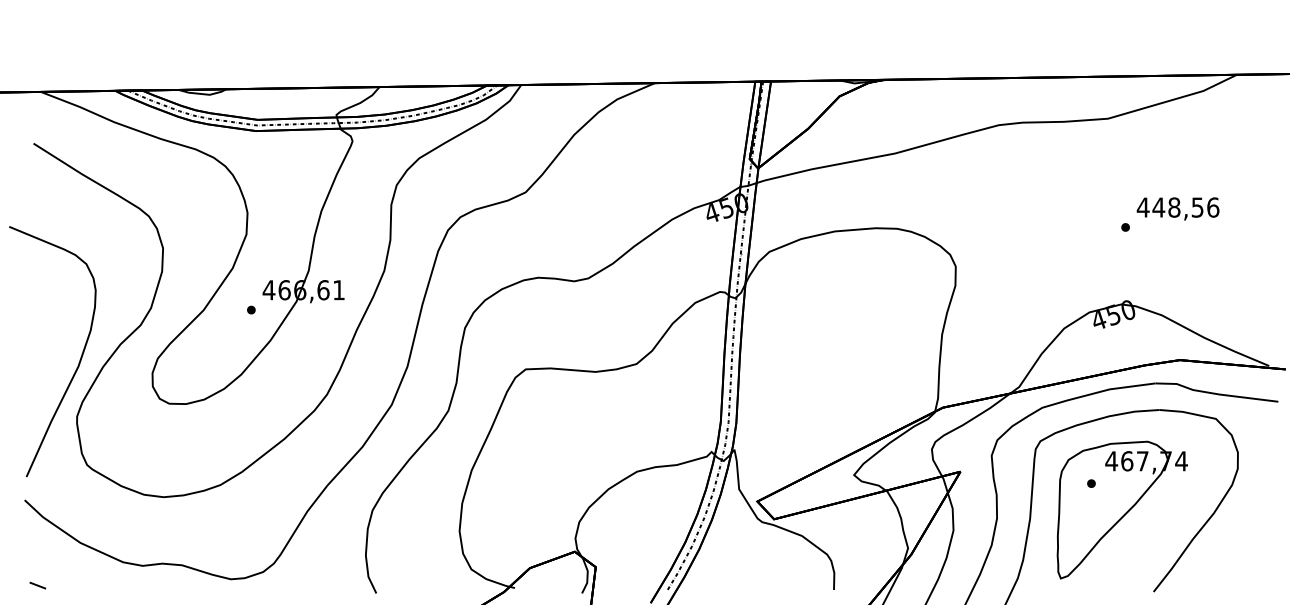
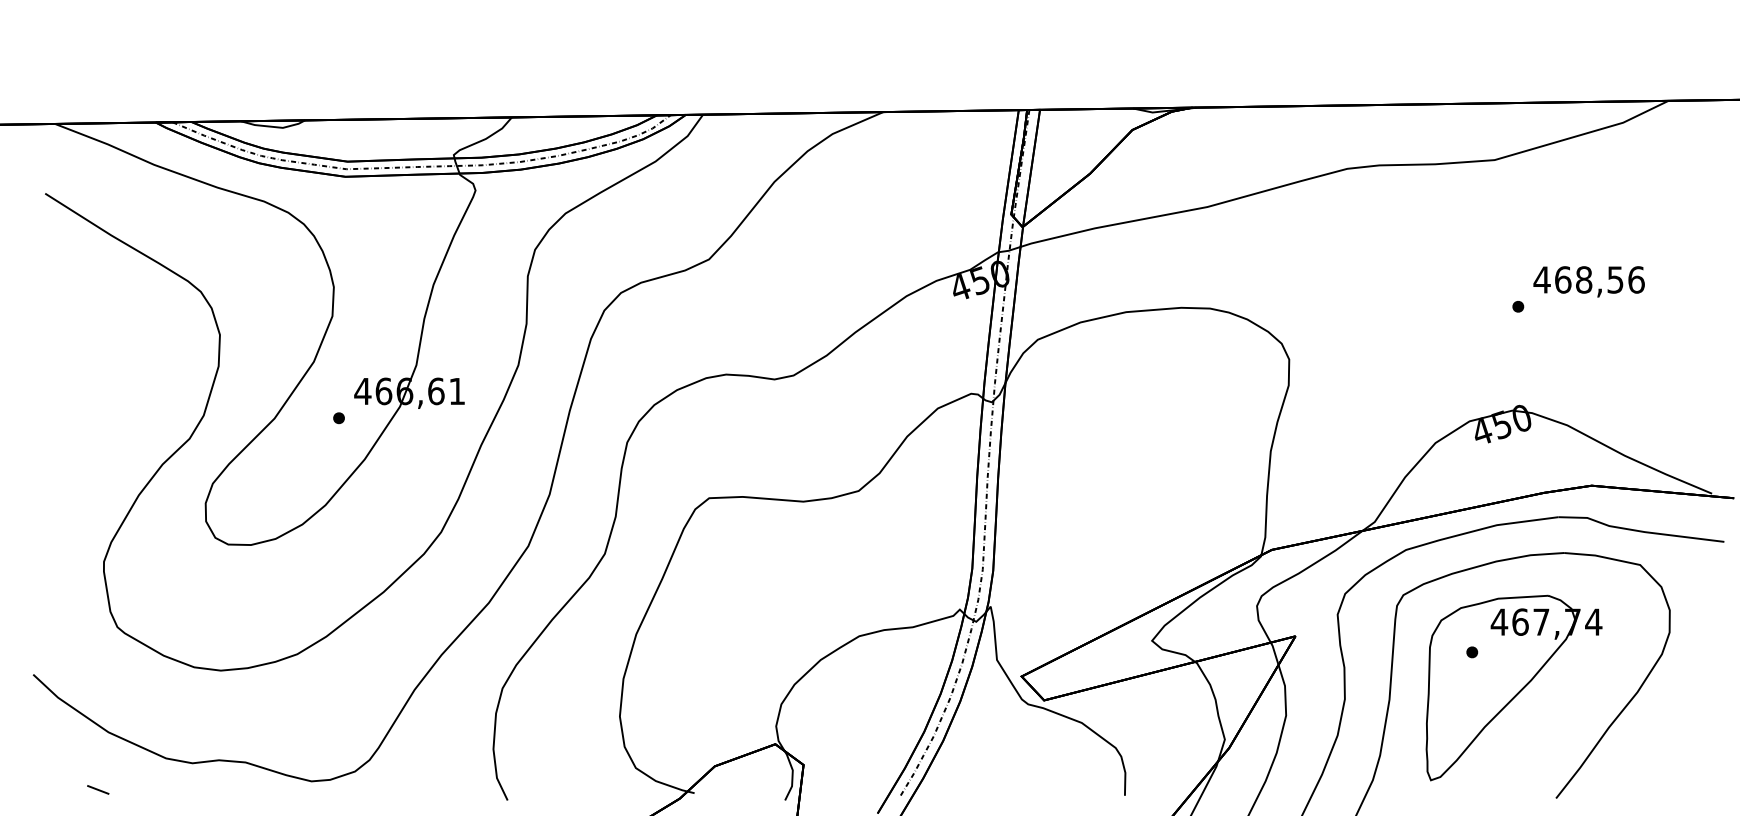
text: (1158, 207) -> (1562, 279), 448,56 -> 468,56
curve: (79, 359) -> (107, 484), removed
line: (37, 585) -> (97, 789), moved

